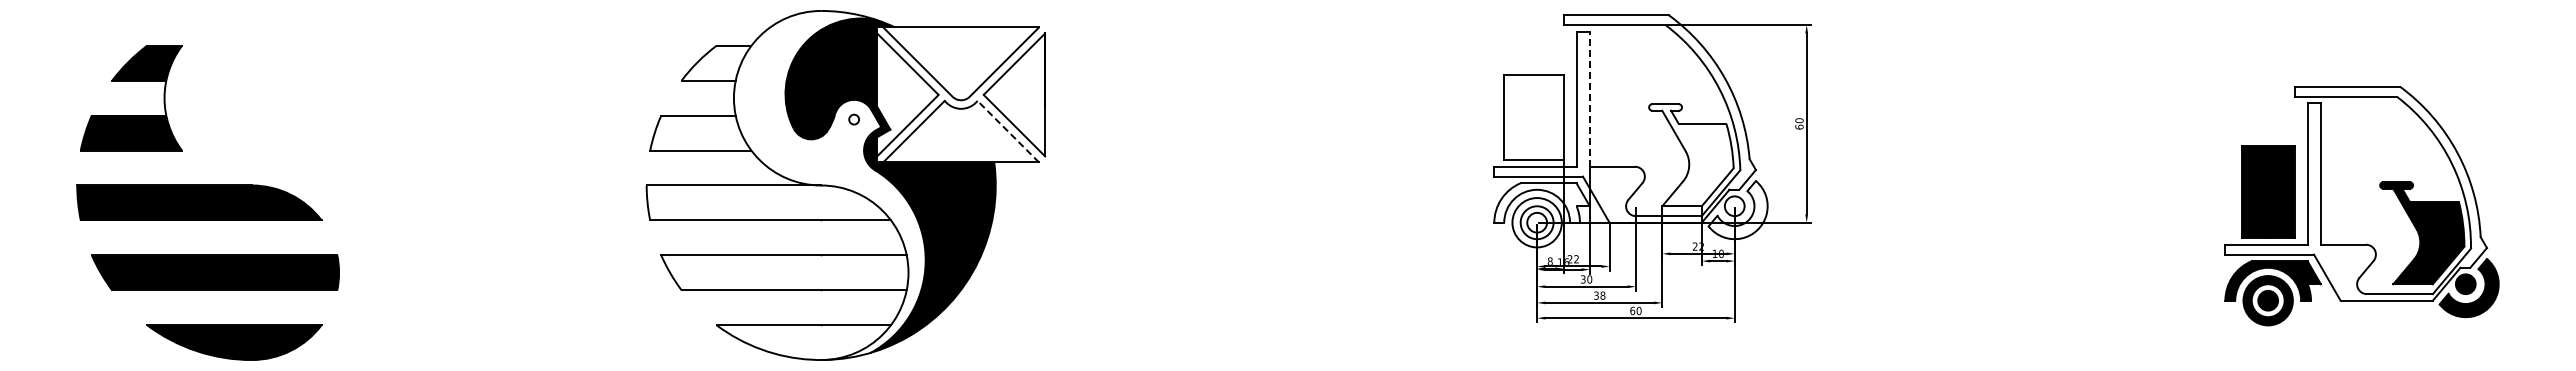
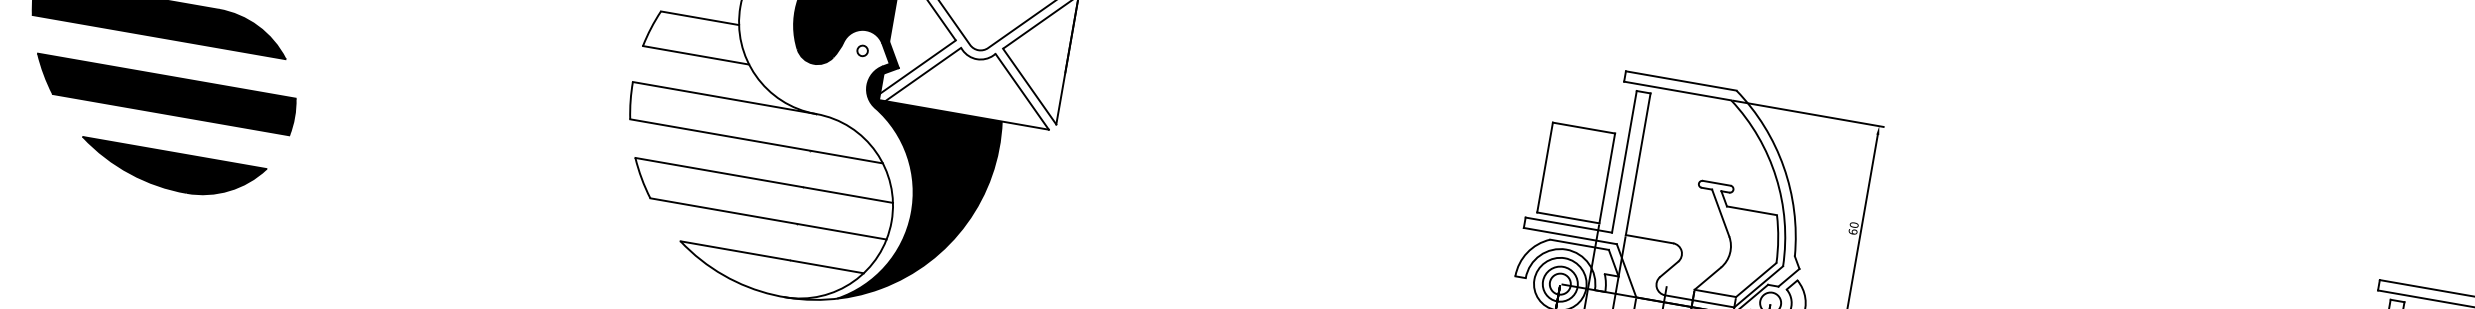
line: (1589, 99) -> (1637, 164), dashed -> solid
line: (1008, 131) -> (1022, 91), dashed -> solid

